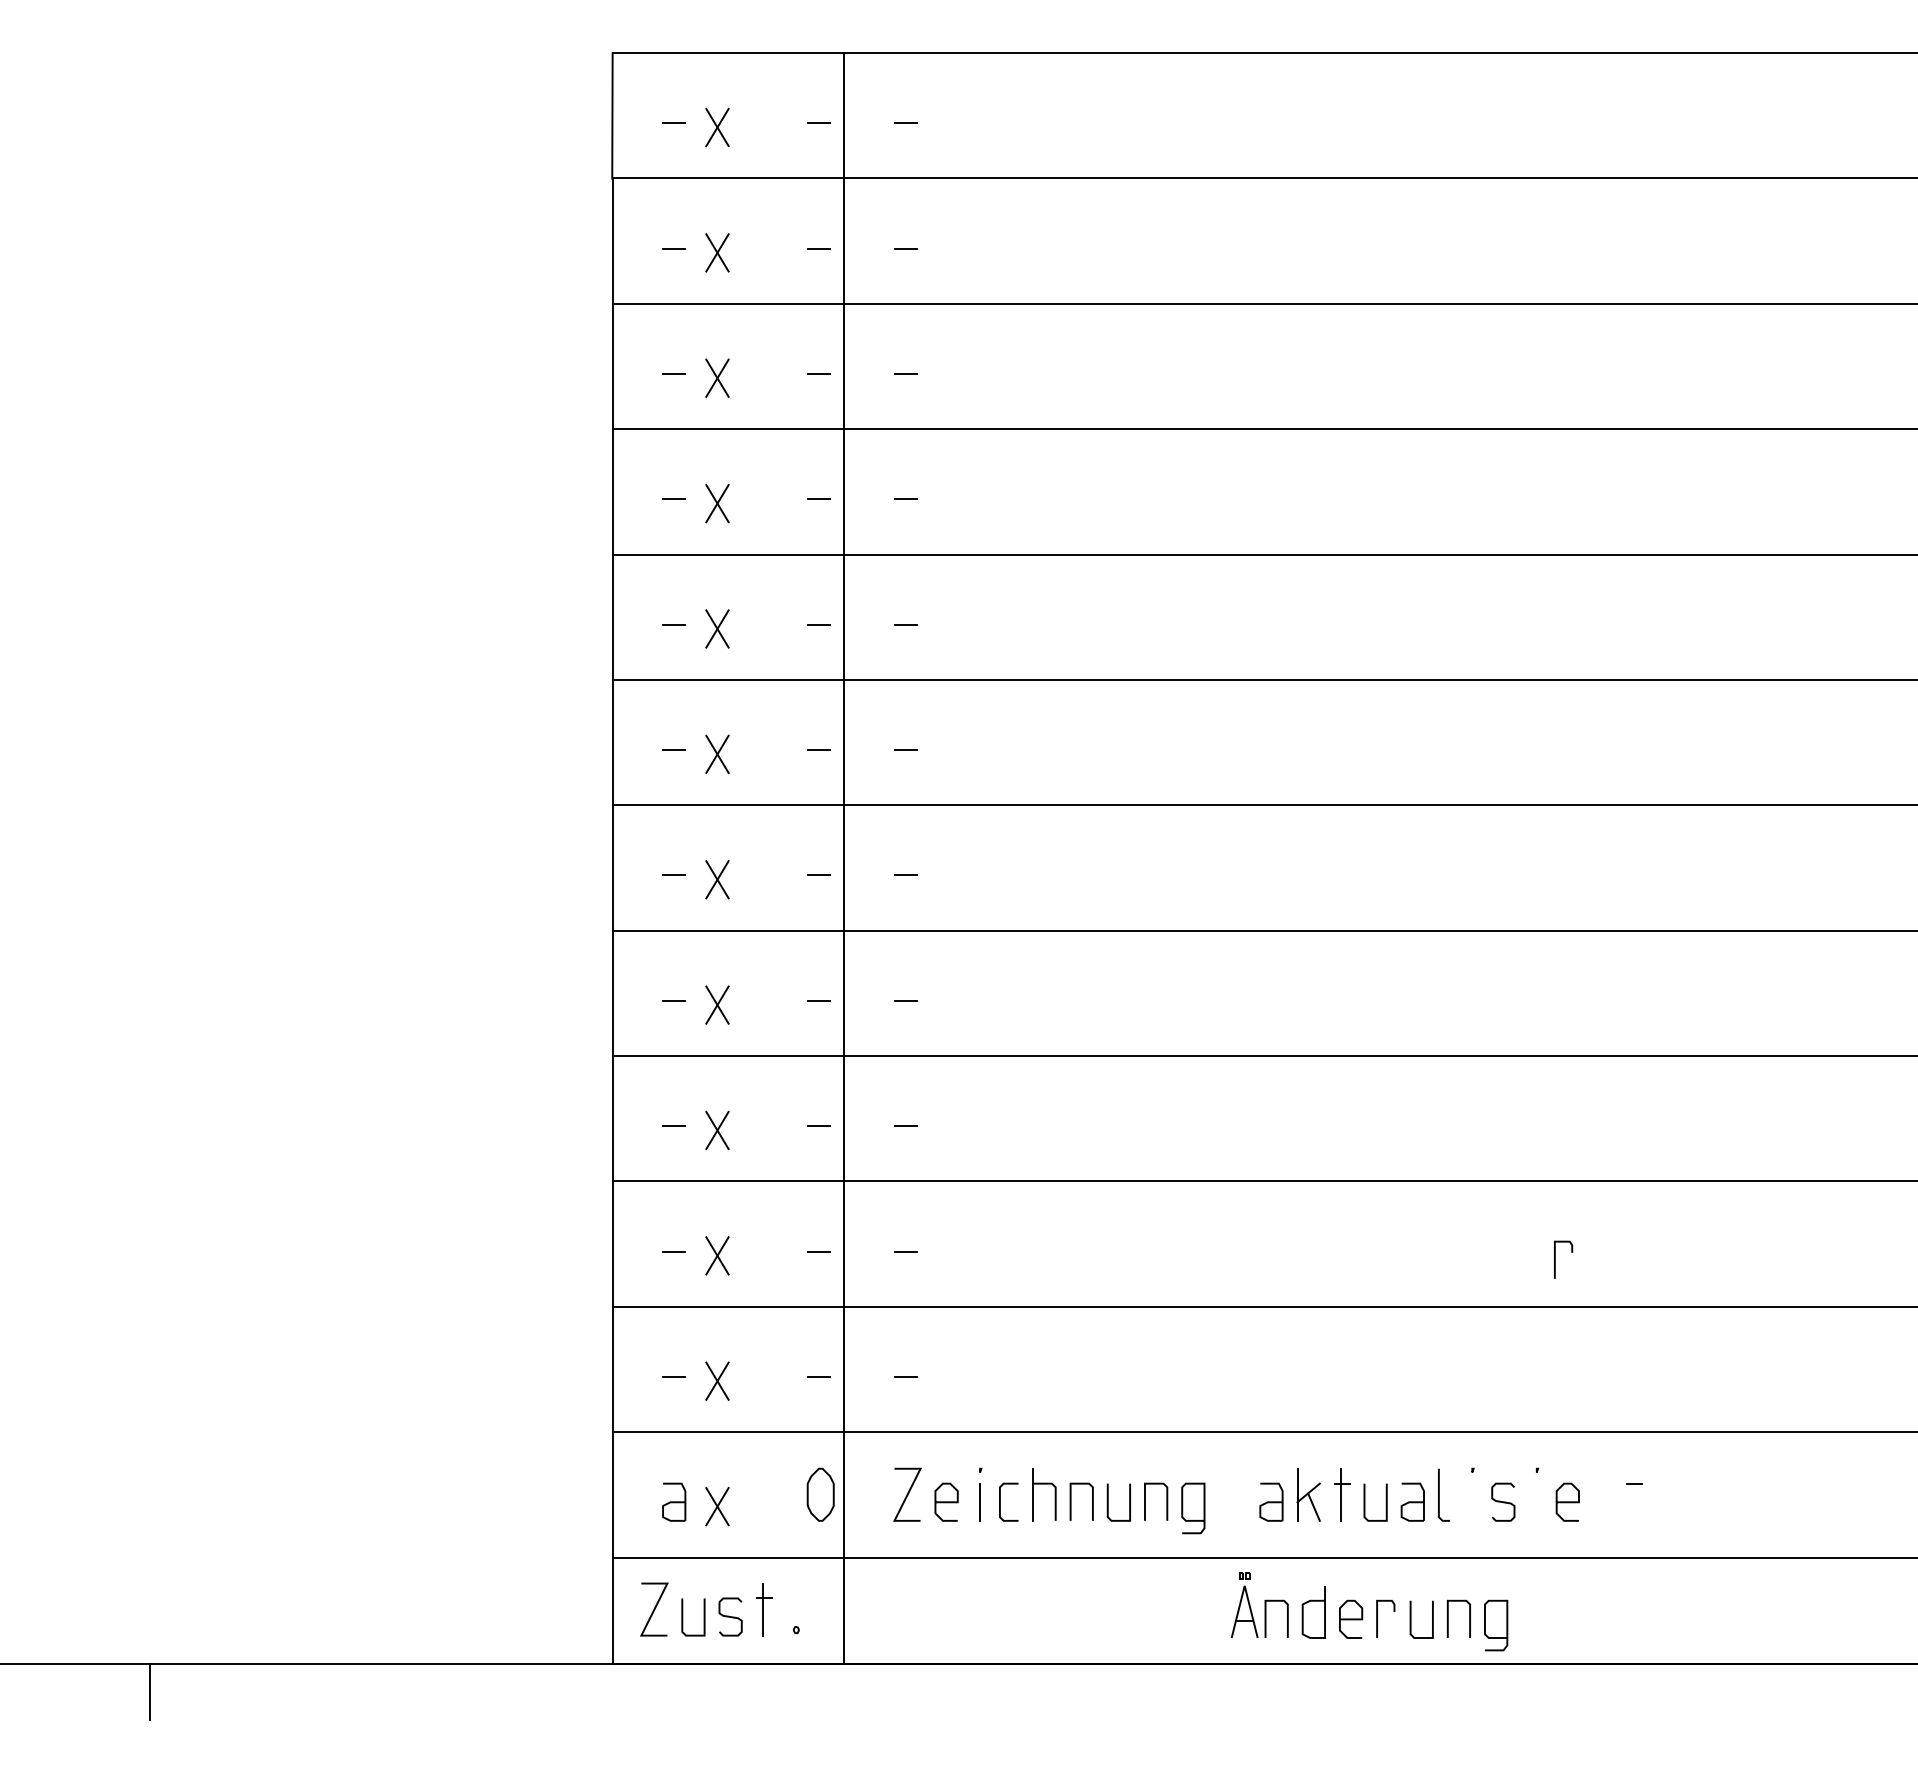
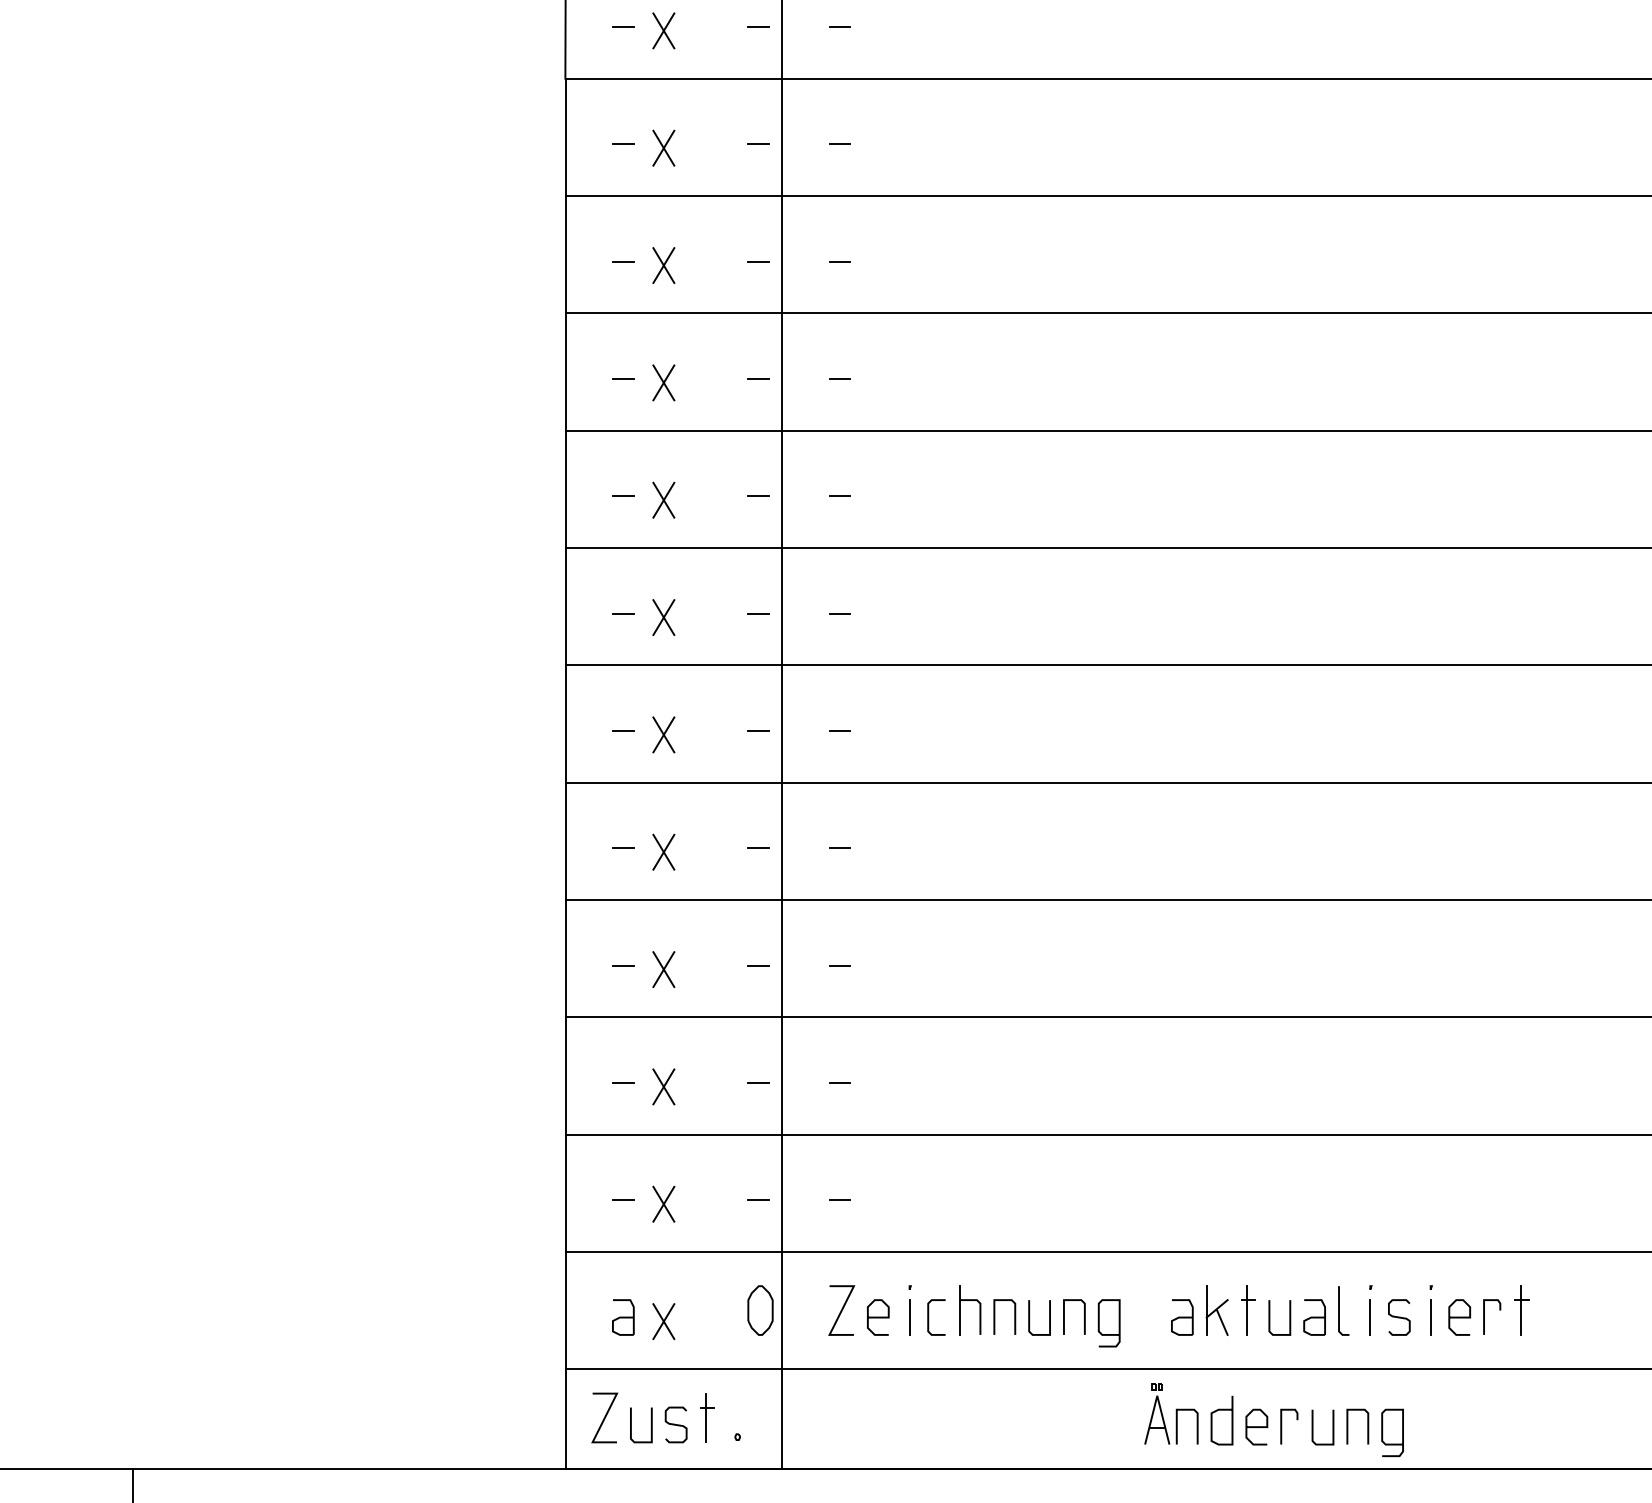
line: (1555, 1259) -> (1484, 1316), moved
line: (1633, 1494) -> (1521, 1310), added
line: (1472, 1501) -> (1370, 1316), added
line: (1536, 1501) -> (1430, 1316), added

